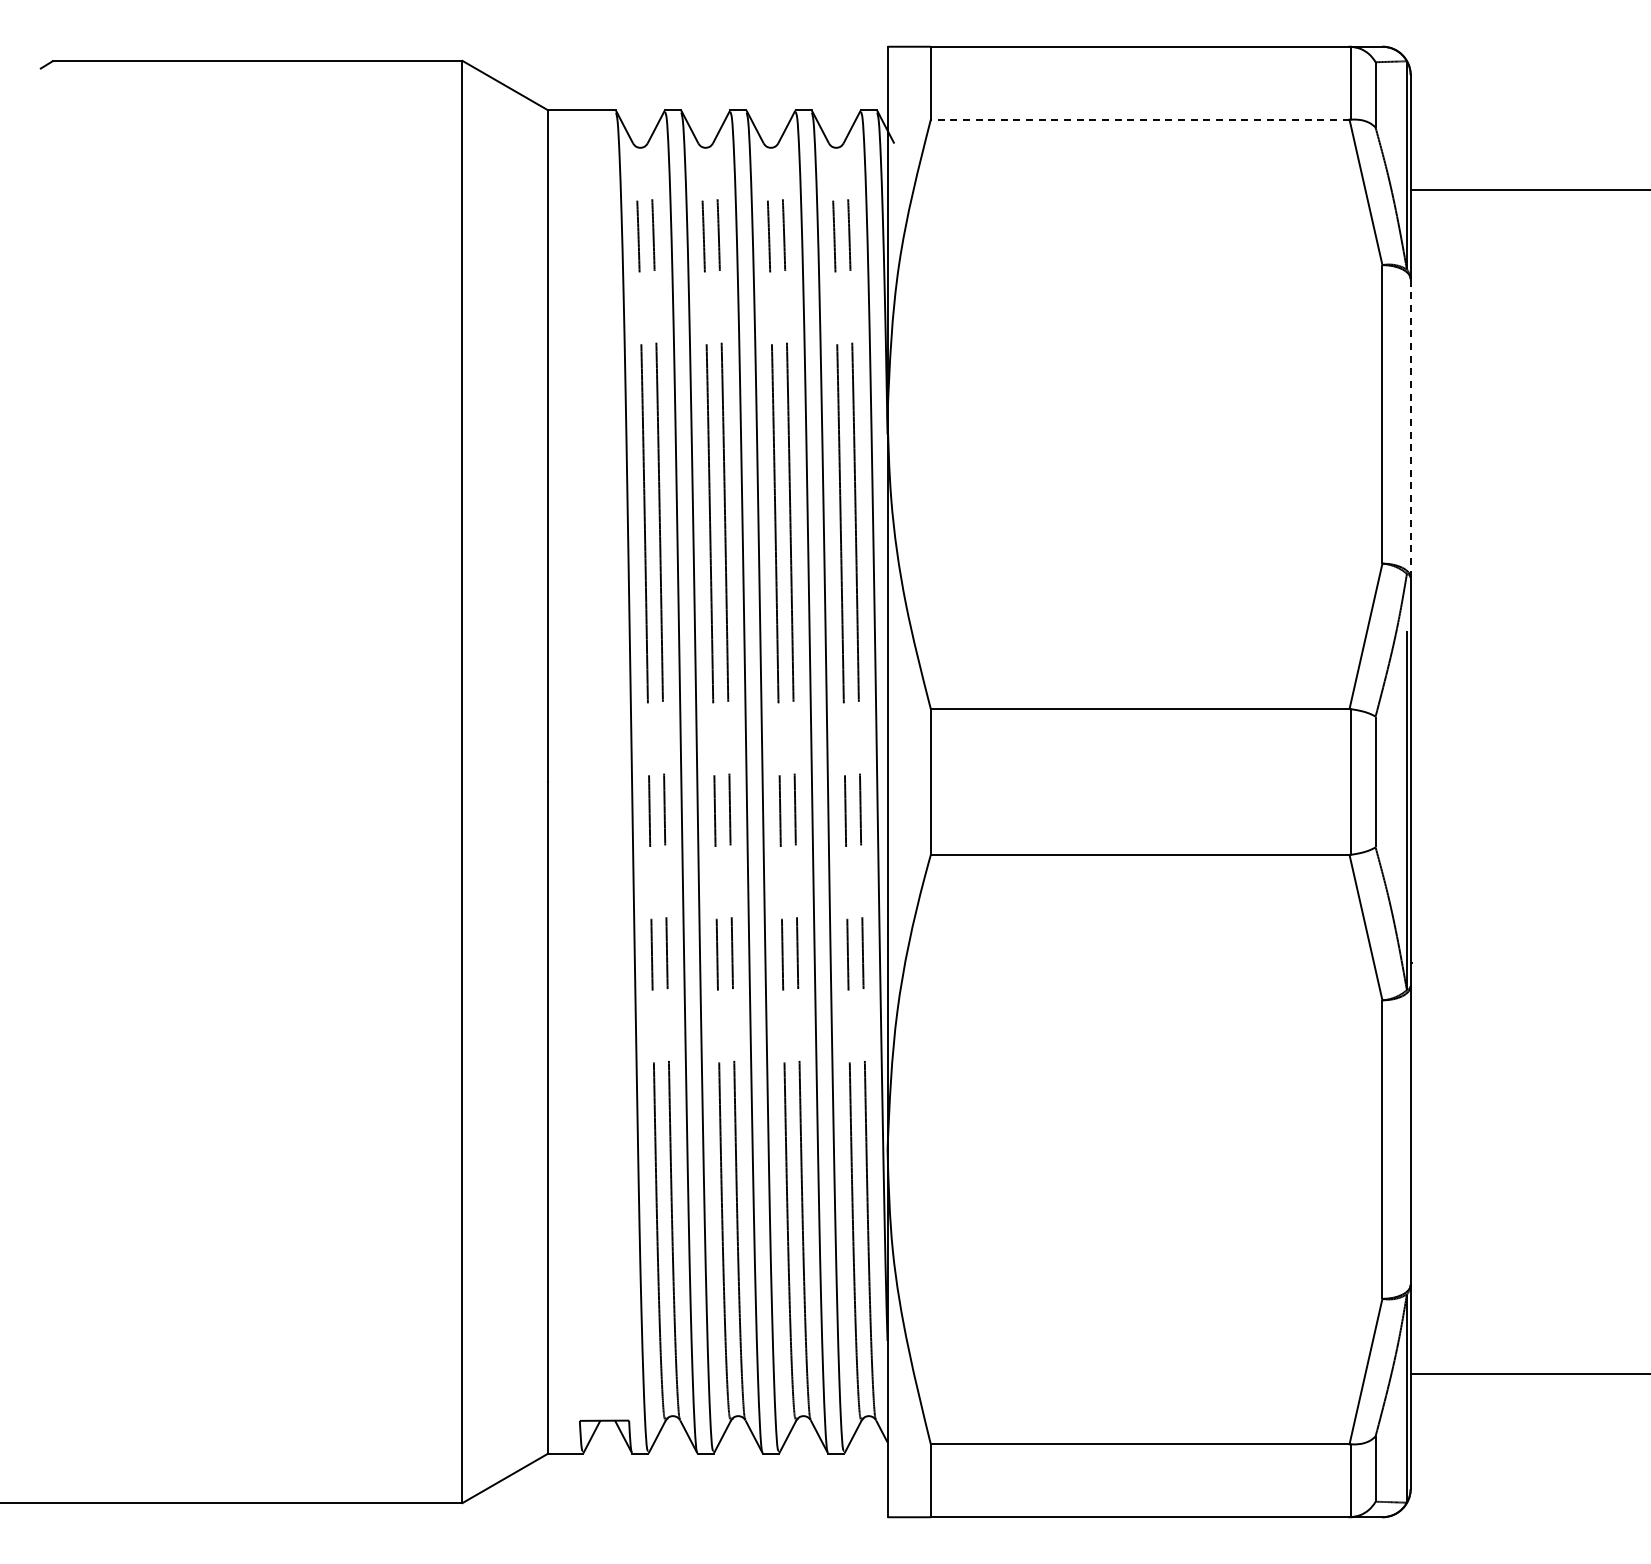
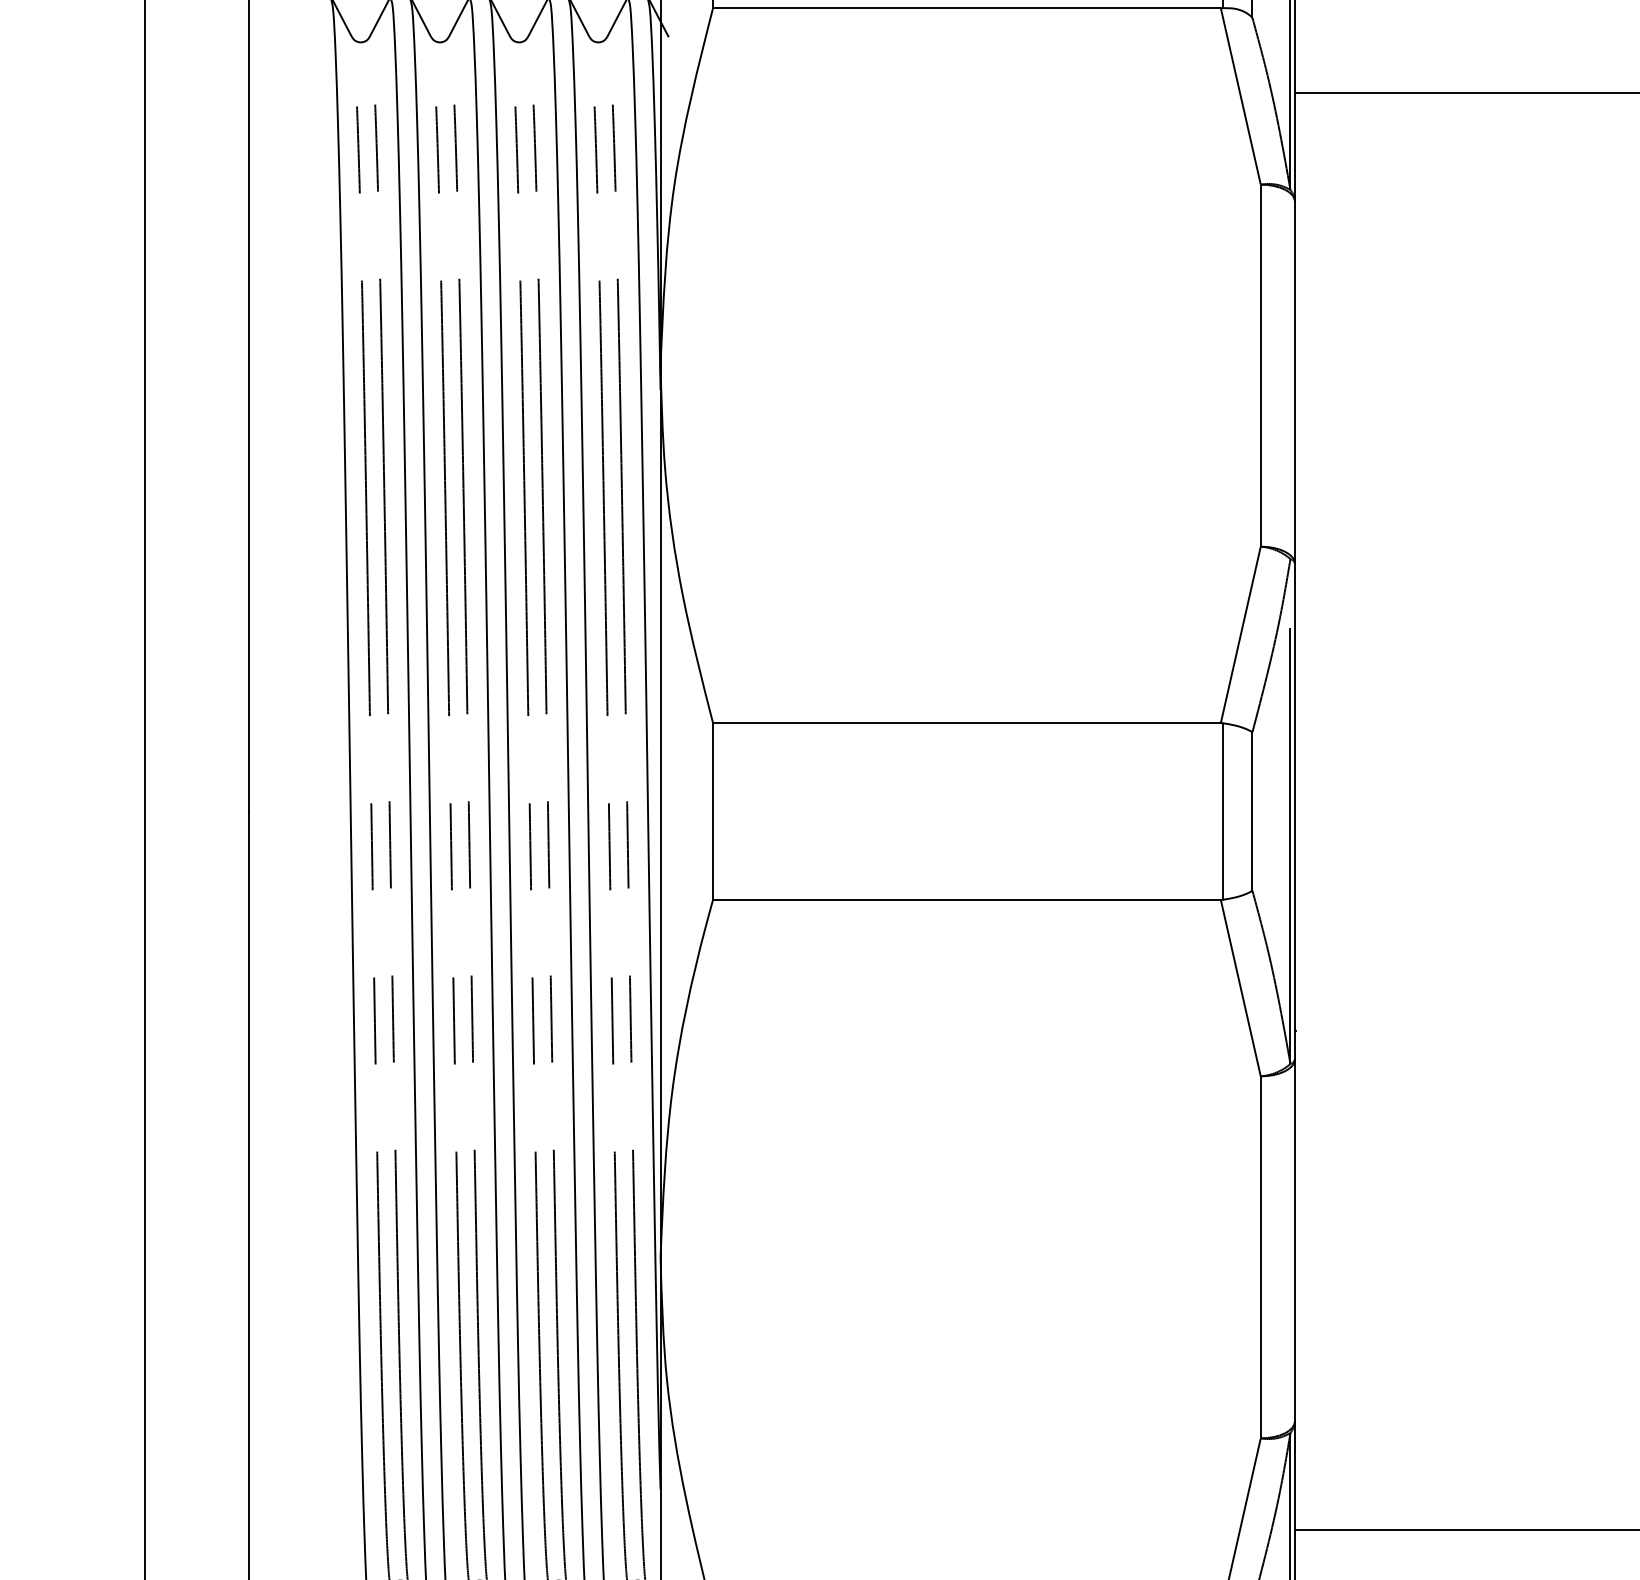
line: (1139, 119) -> (966, 8), dashed -> solid
line: (1410, 428) -> (1294, 382), dashed -> solid

